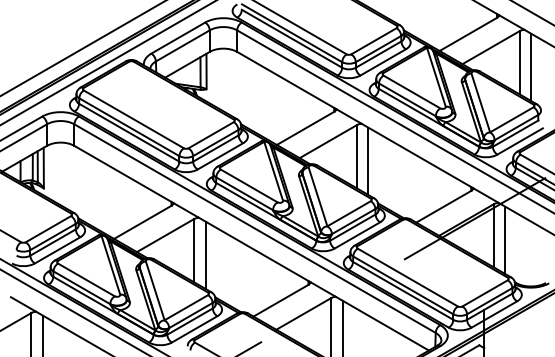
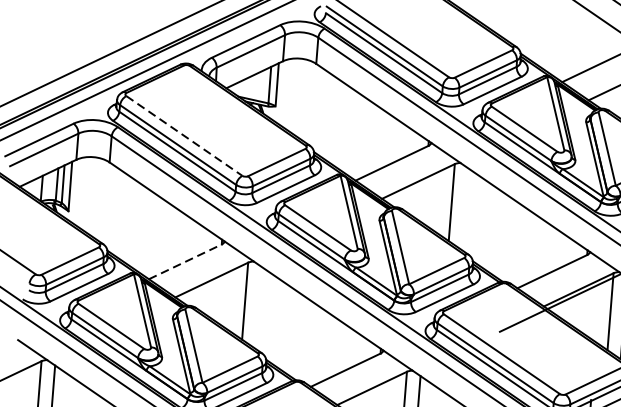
line: (133, 119) -> (183, 136), solid -> dashed
line: (368, 161) -> (465, 209), removed
line: (143, 222) -> (186, 262), solid -> dashed
line: (205, 254) -> (258, 306), removed

